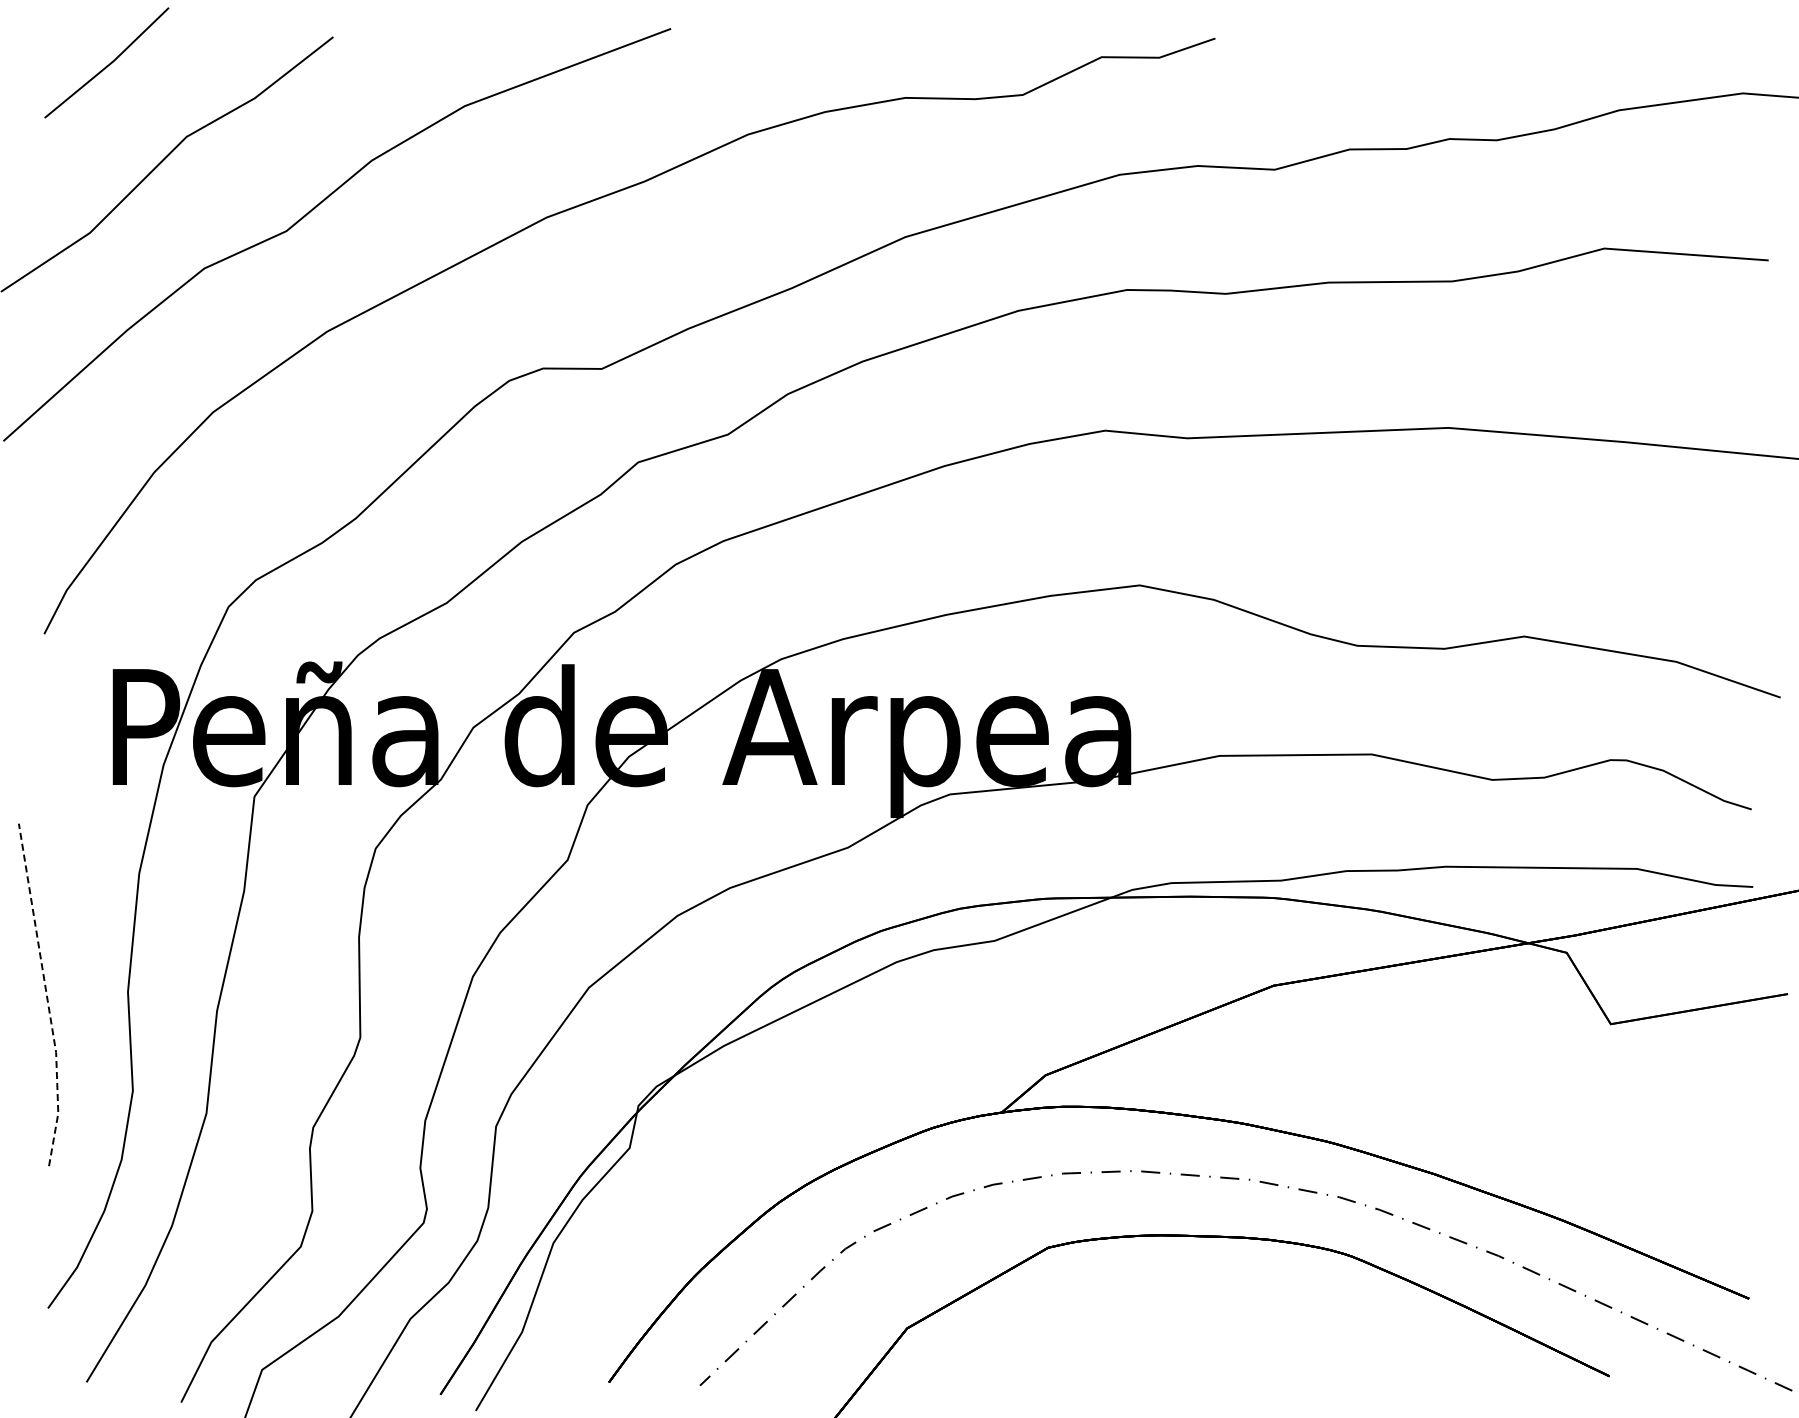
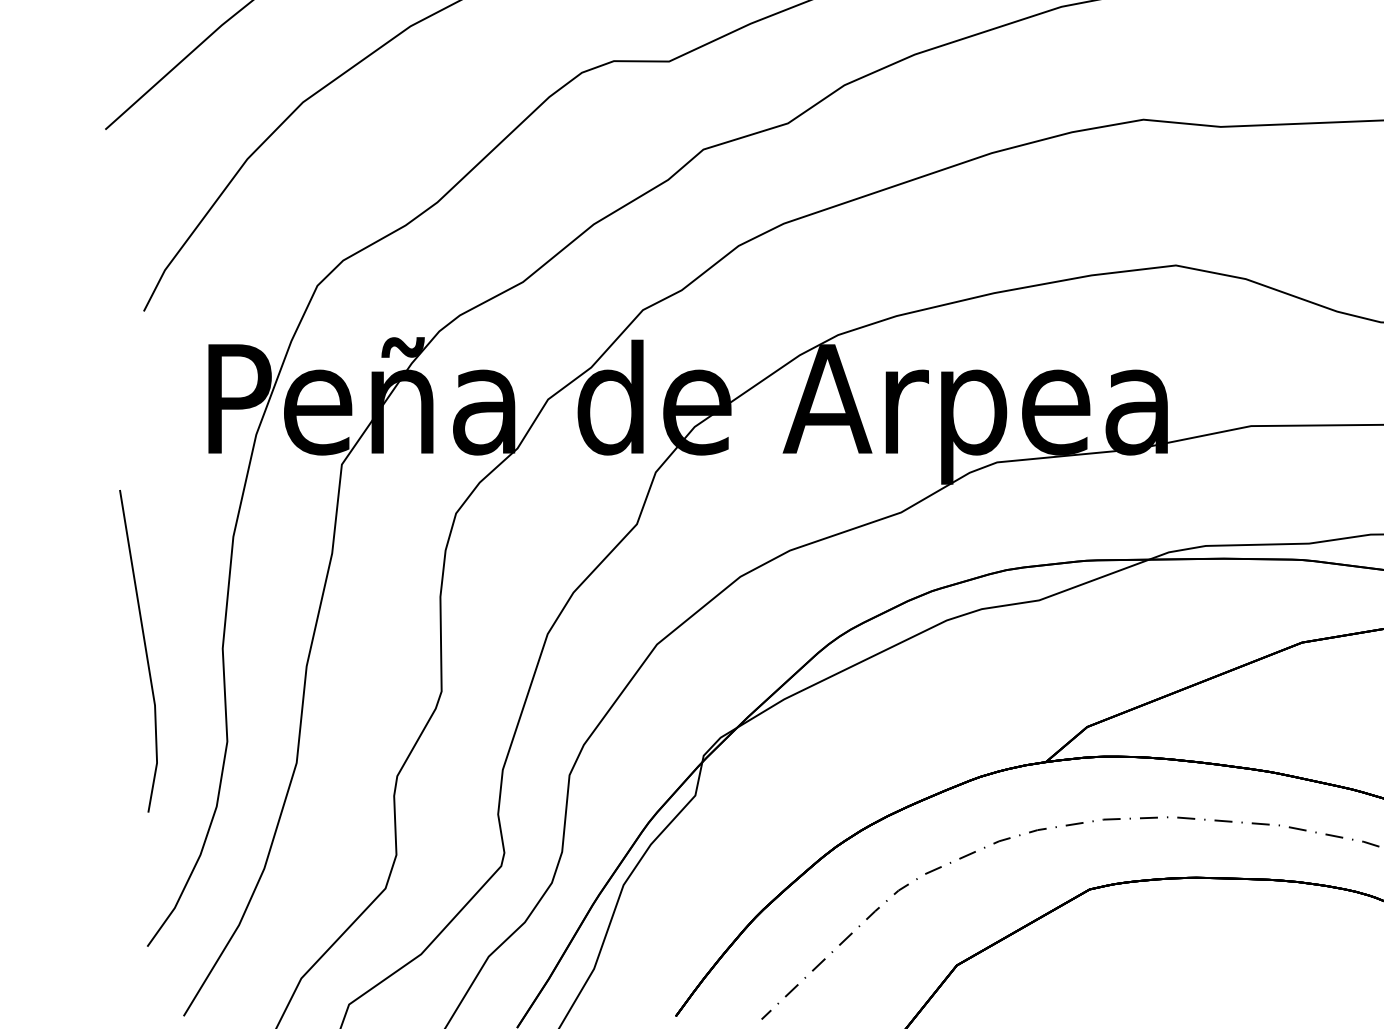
line: (46, 996) -> (145, 652), dashed -> solid

